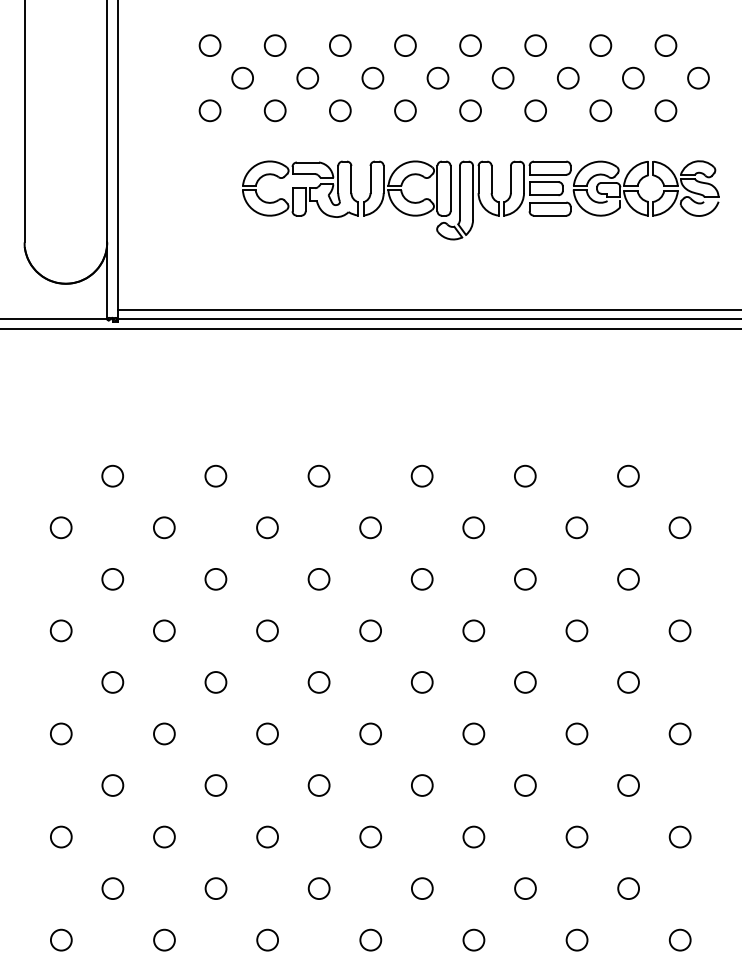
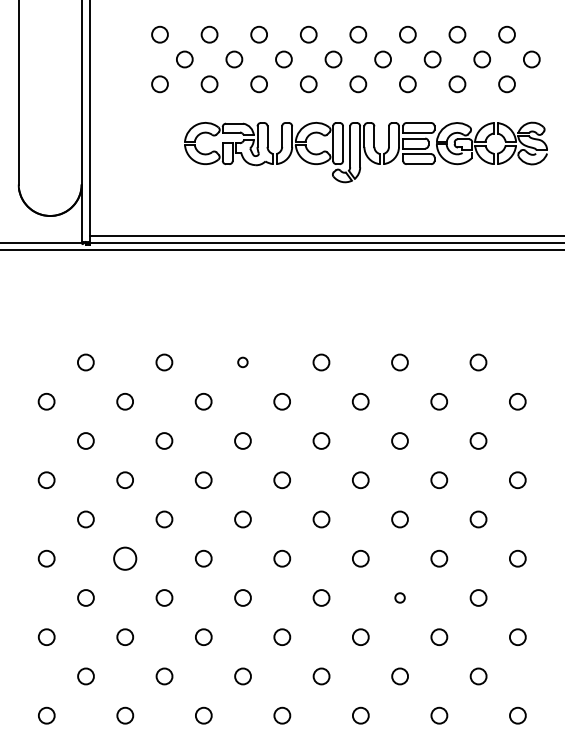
circle: (318, 475) -> (242, 361), size x0.6
circle: (164, 733) -> (125, 558), size x1.4
circle: (525, 785) -> (400, 597), size x0.6

